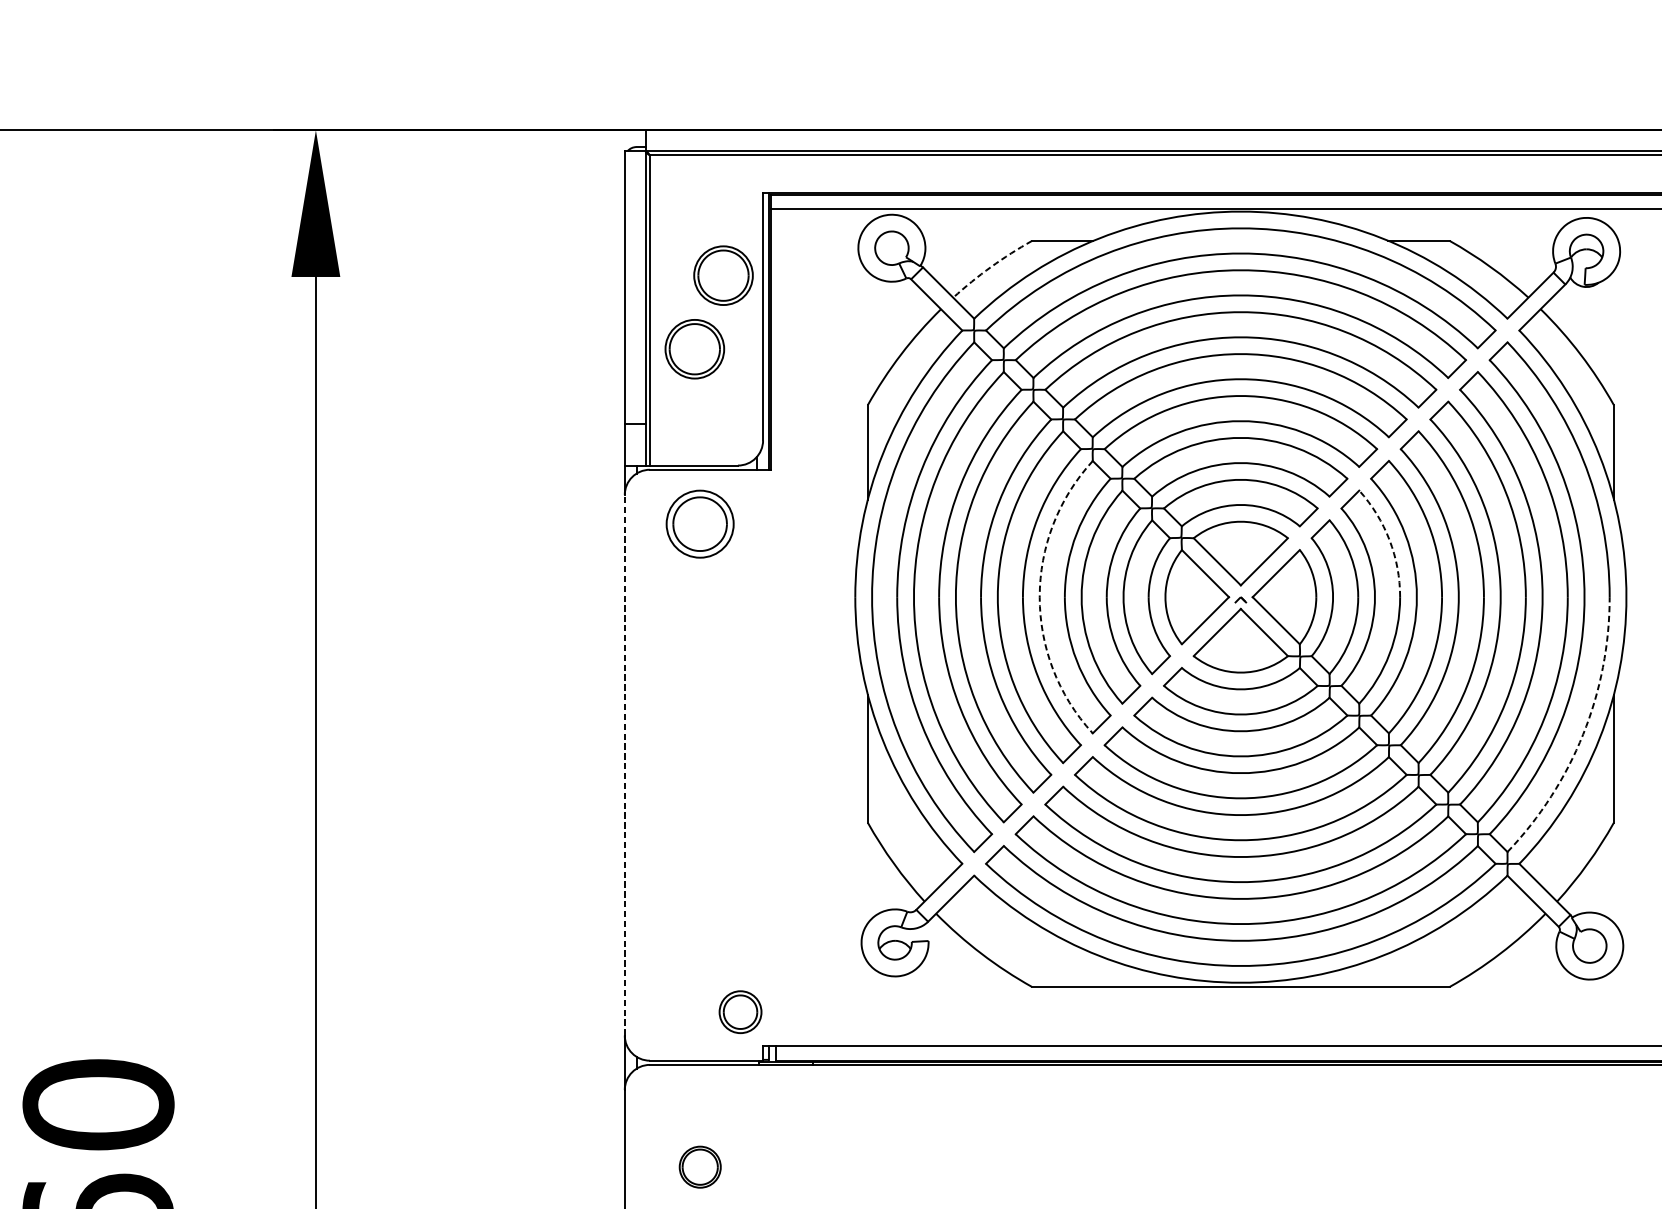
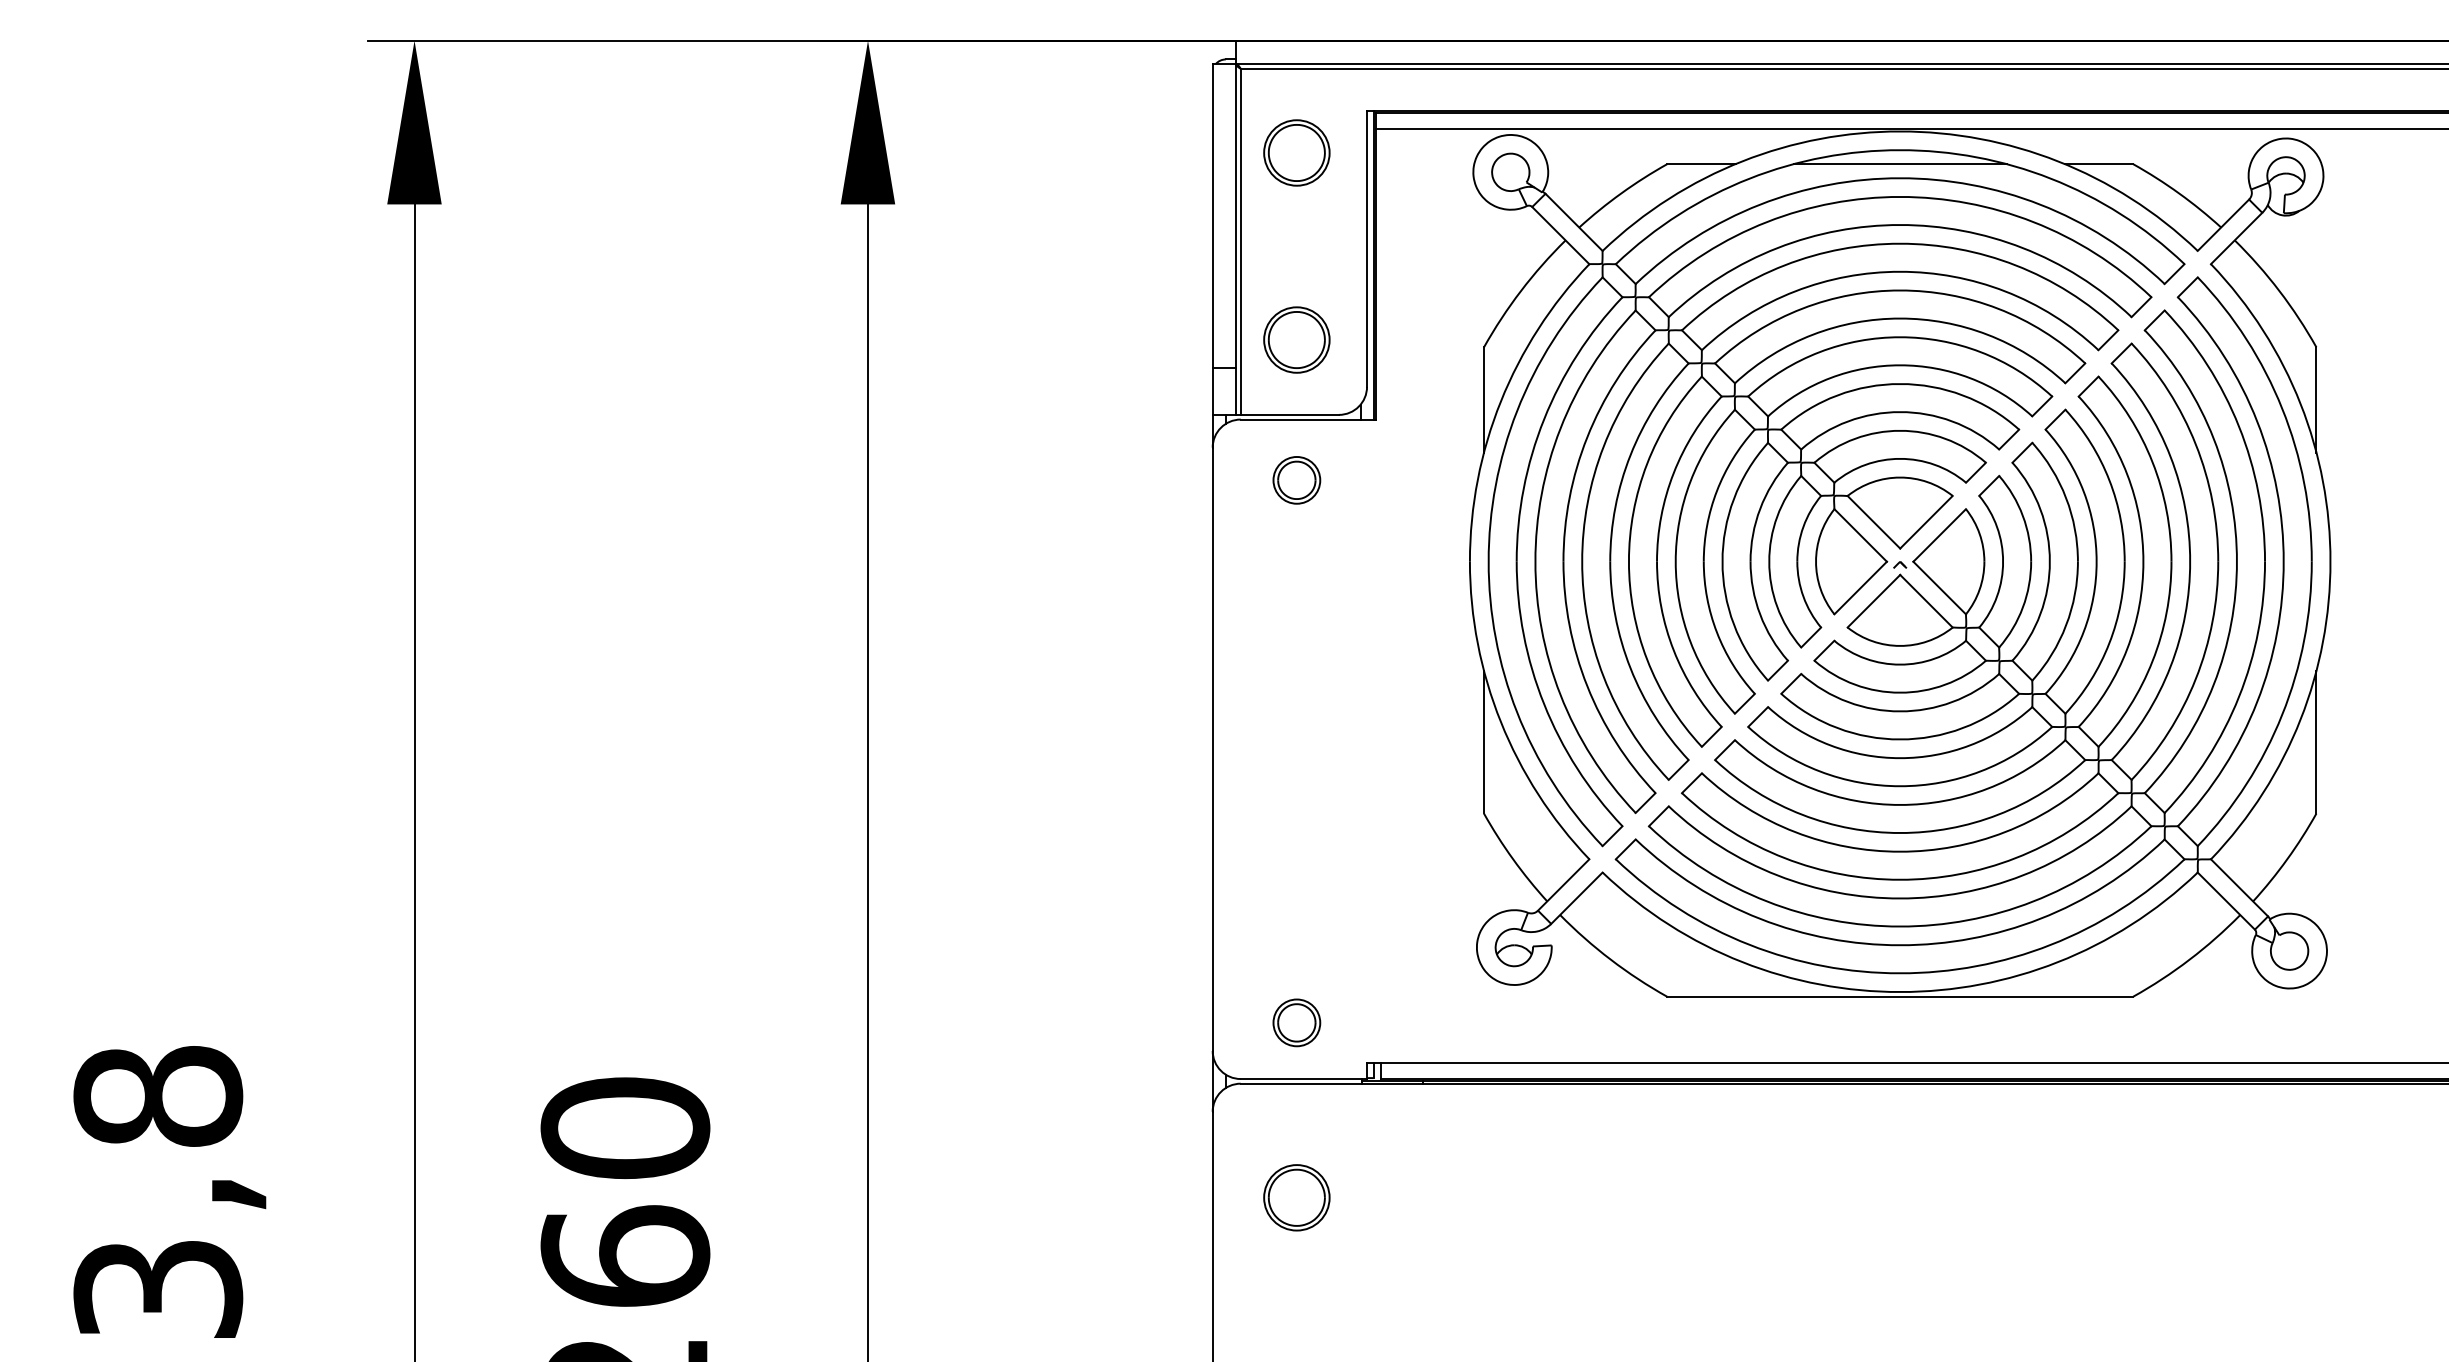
line: (1240, 241) -> (1899, 164), added
arc: (991, 267) -> (1621, 193), dashed -> solid
part: (723, 275) -> (1296, 152), moved
part: (694, 348) -> (1296, 339), moved
part: (699, 524) -> (1296, 480), size x0.62
arc: (1389, 540) -> (2066, 498), dashed -> solid
arc: (1039, 596) -> (1675, 561), dashed -> solid
arc: (1583, 734) -> (2282, 714), dashed -> solid
line: (624, 765) -> (1212, 749), dashed -> solid
part: (740, 1011) -> (1296, 1022), moved
part: (699, 1166) -> (1296, 1197), size x1.43

